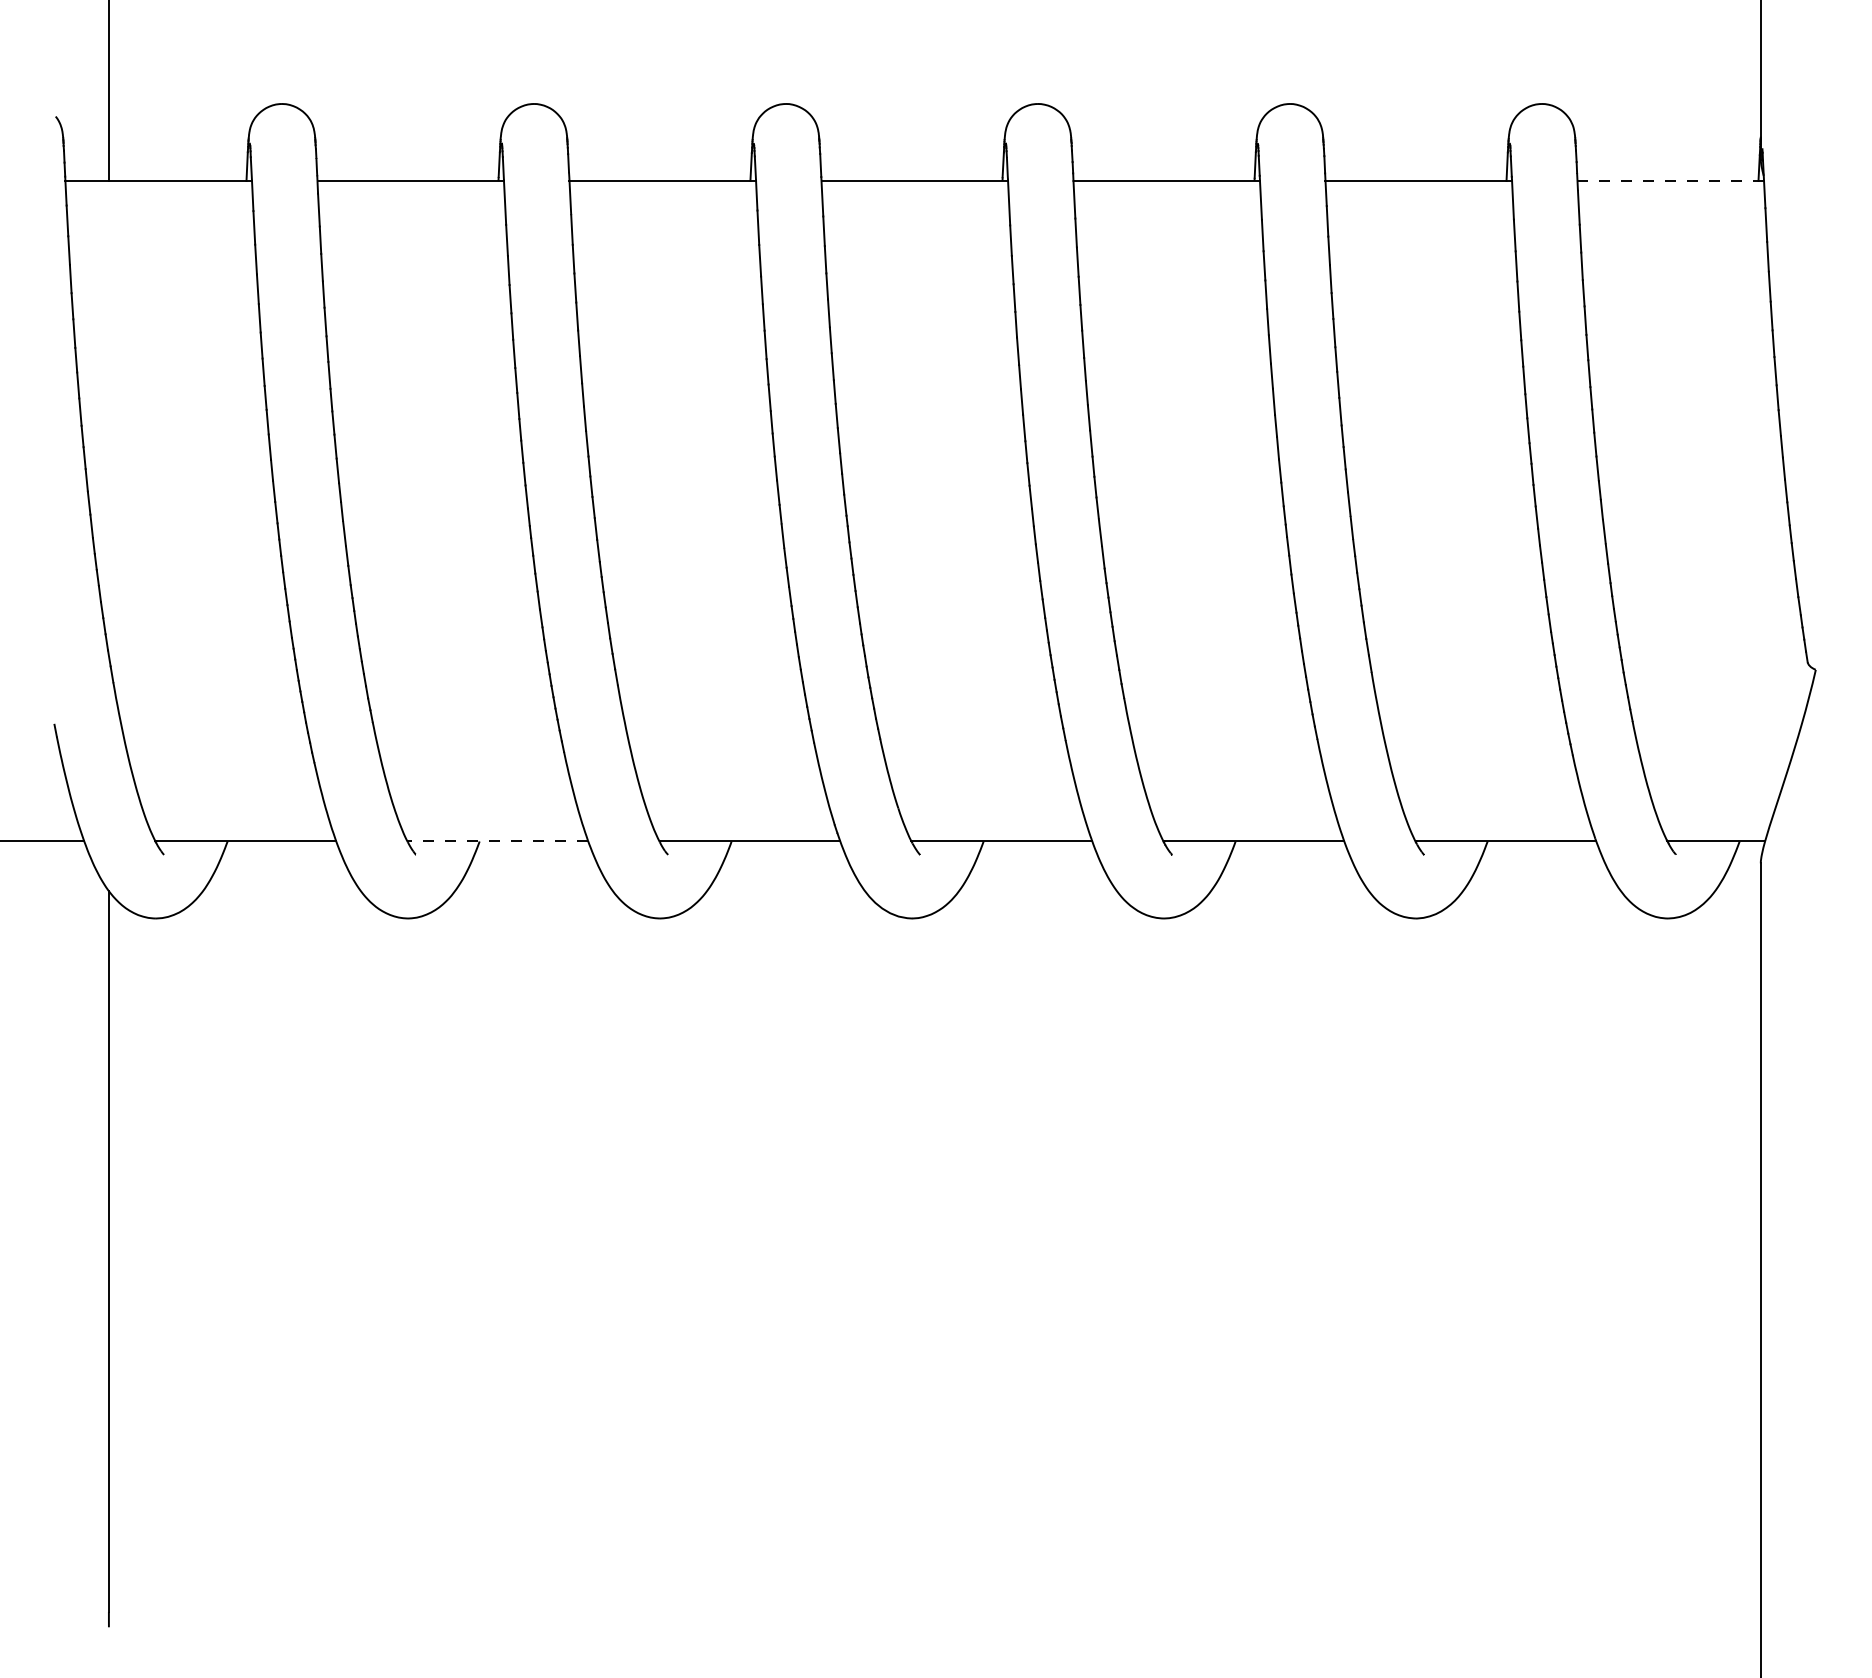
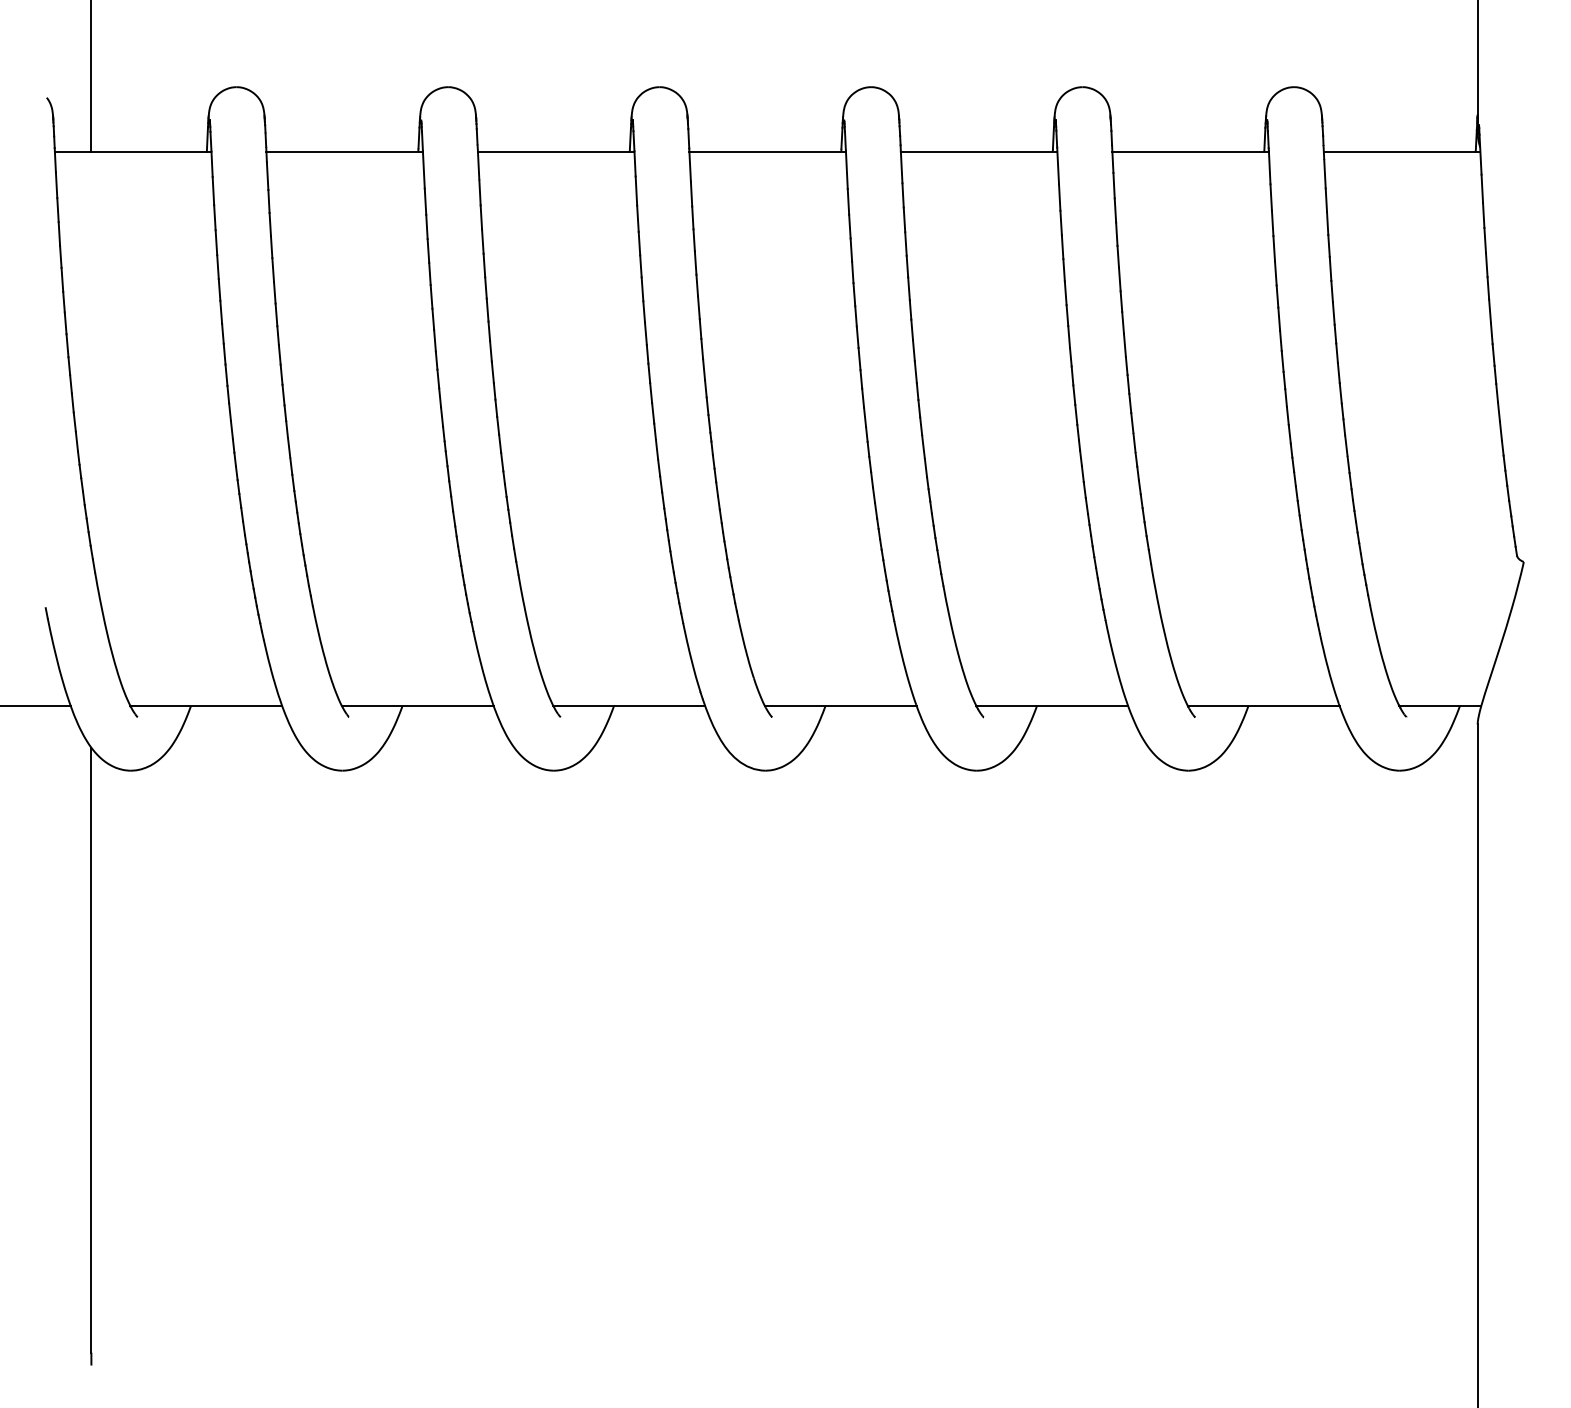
line: (1670, 180) -> (1401, 151), dashed -> solid
line: (497, 841) -> (417, 706), dashed -> solid

